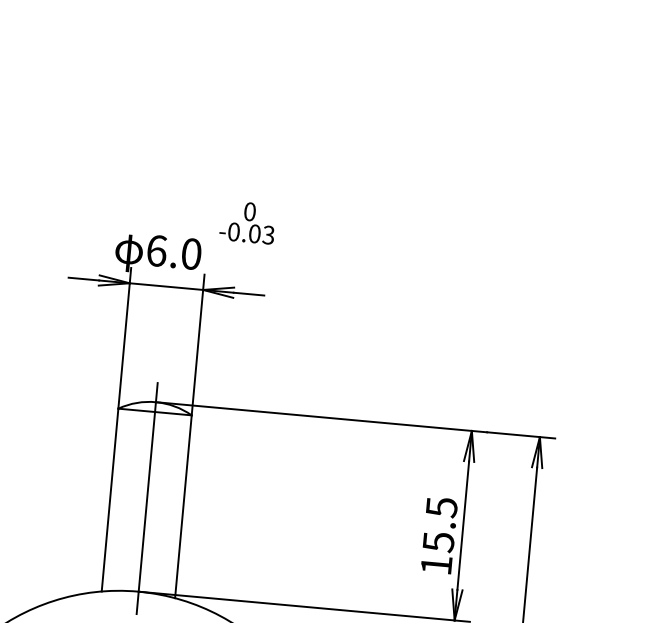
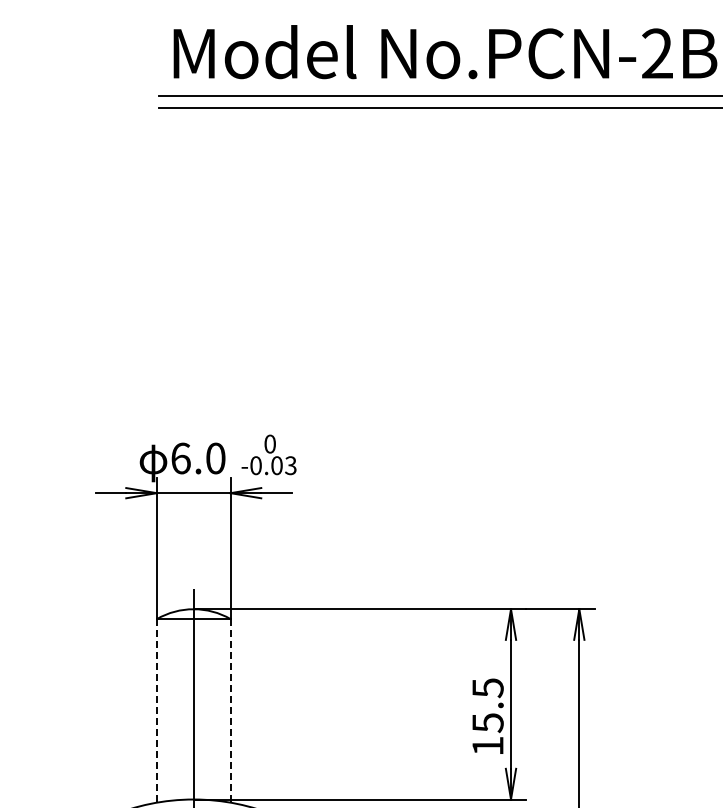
text: (247, 222) -> (268, 454), moved
line: (109, 499) -> (156, 710), solid -> dashed
line: (183, 506) -> (230, 710), solid -> dashed

